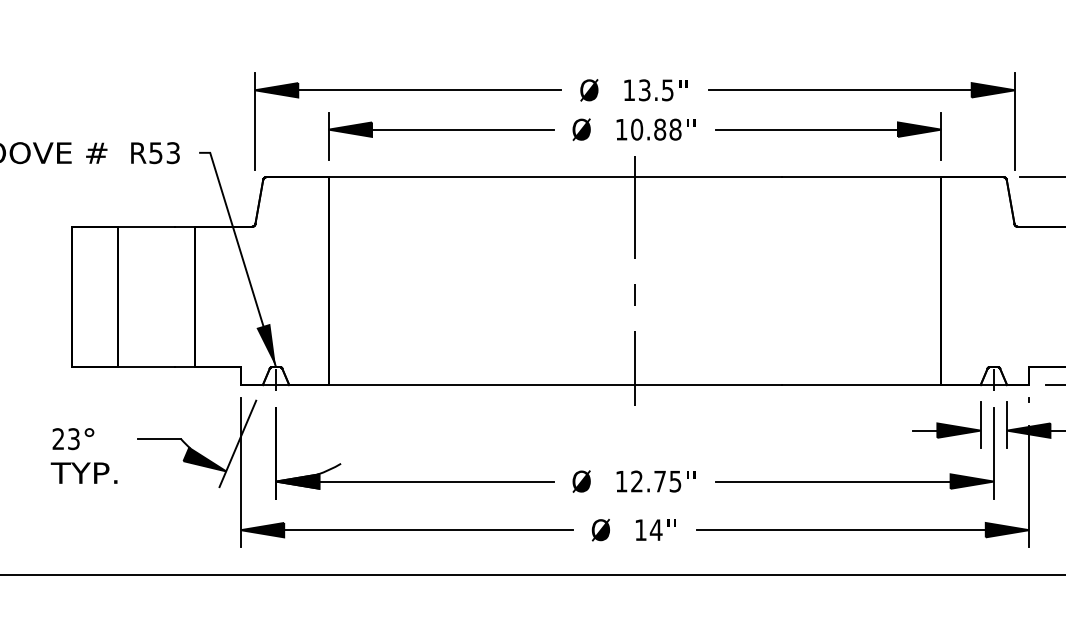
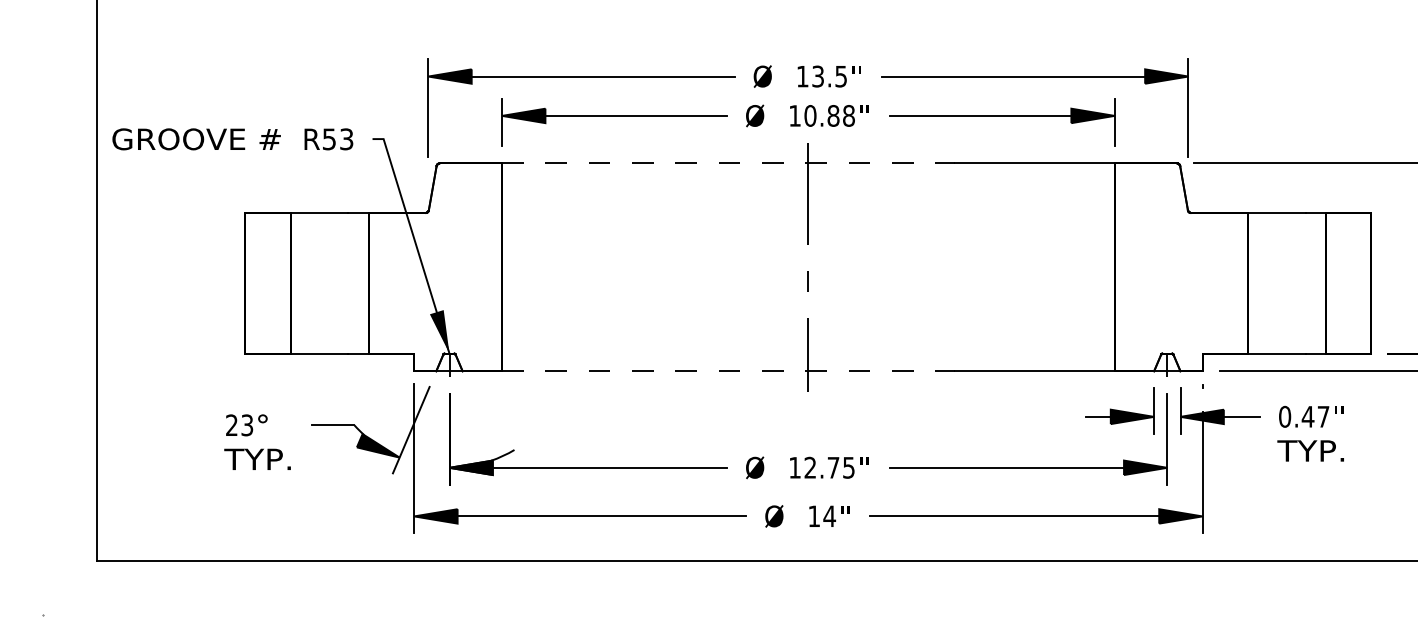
line: (555, 177) -> (728, 163), solid -> dashed
line: (555, 385) -> (728, 371), solid -> dashed

